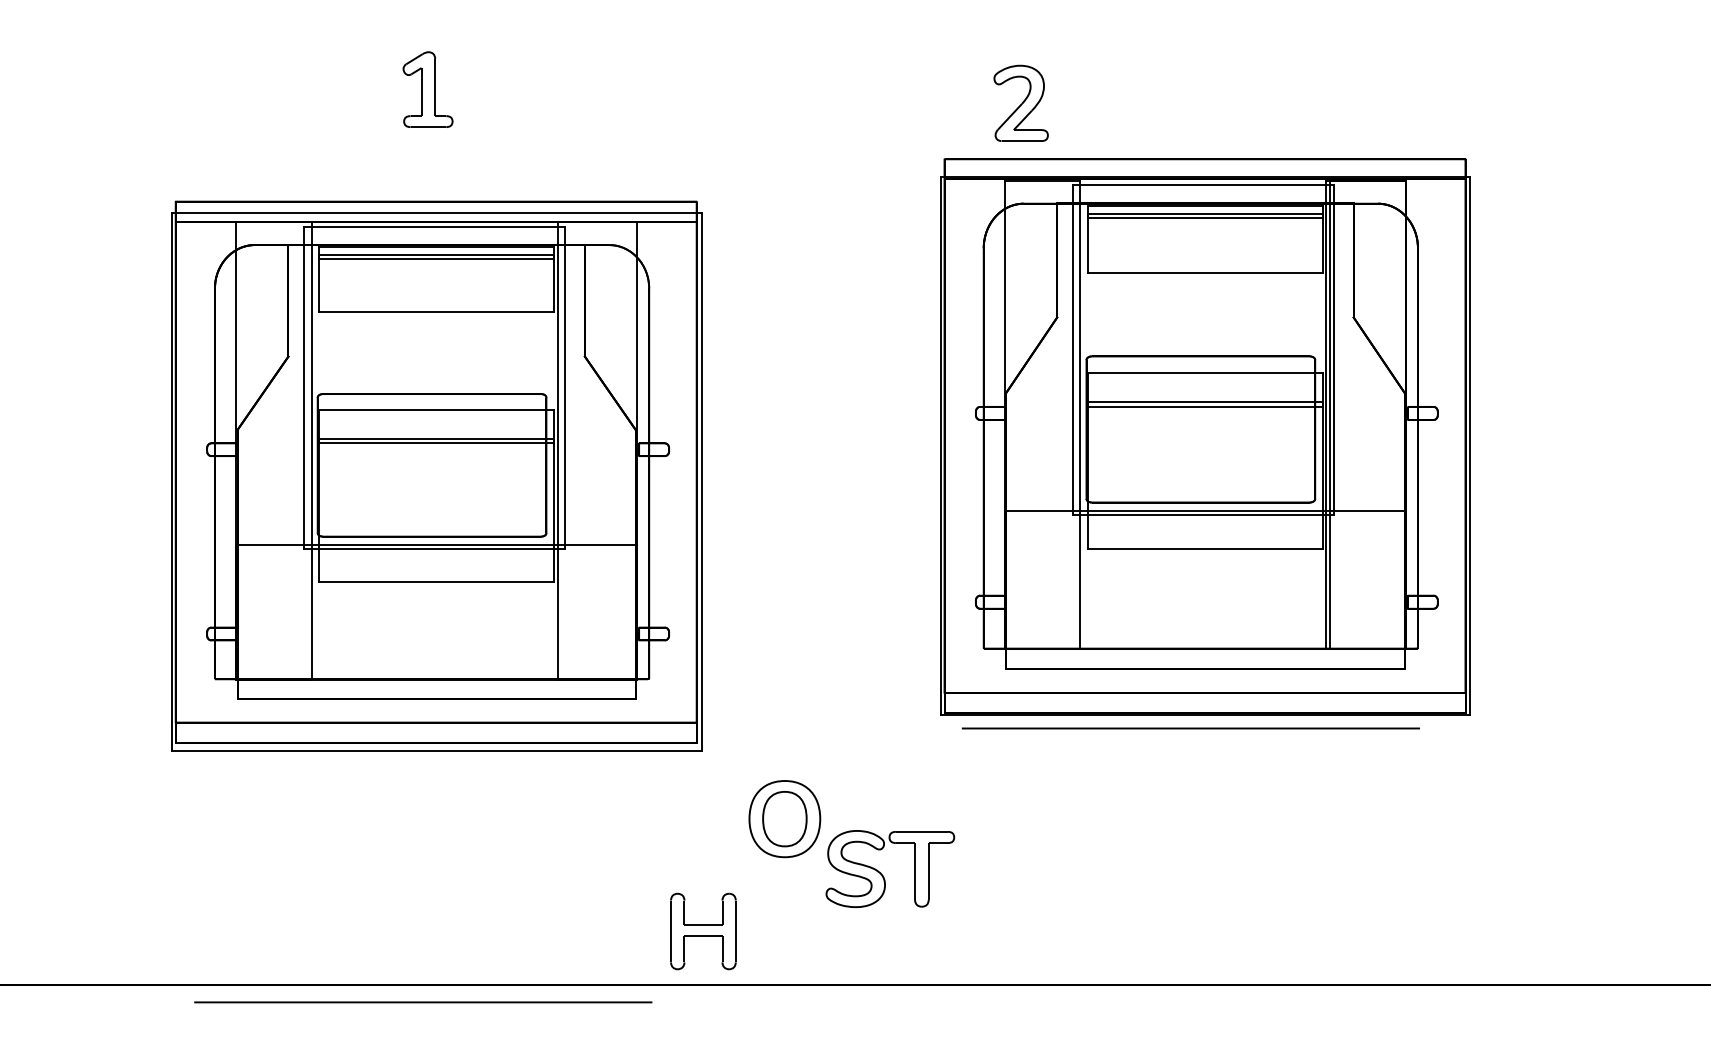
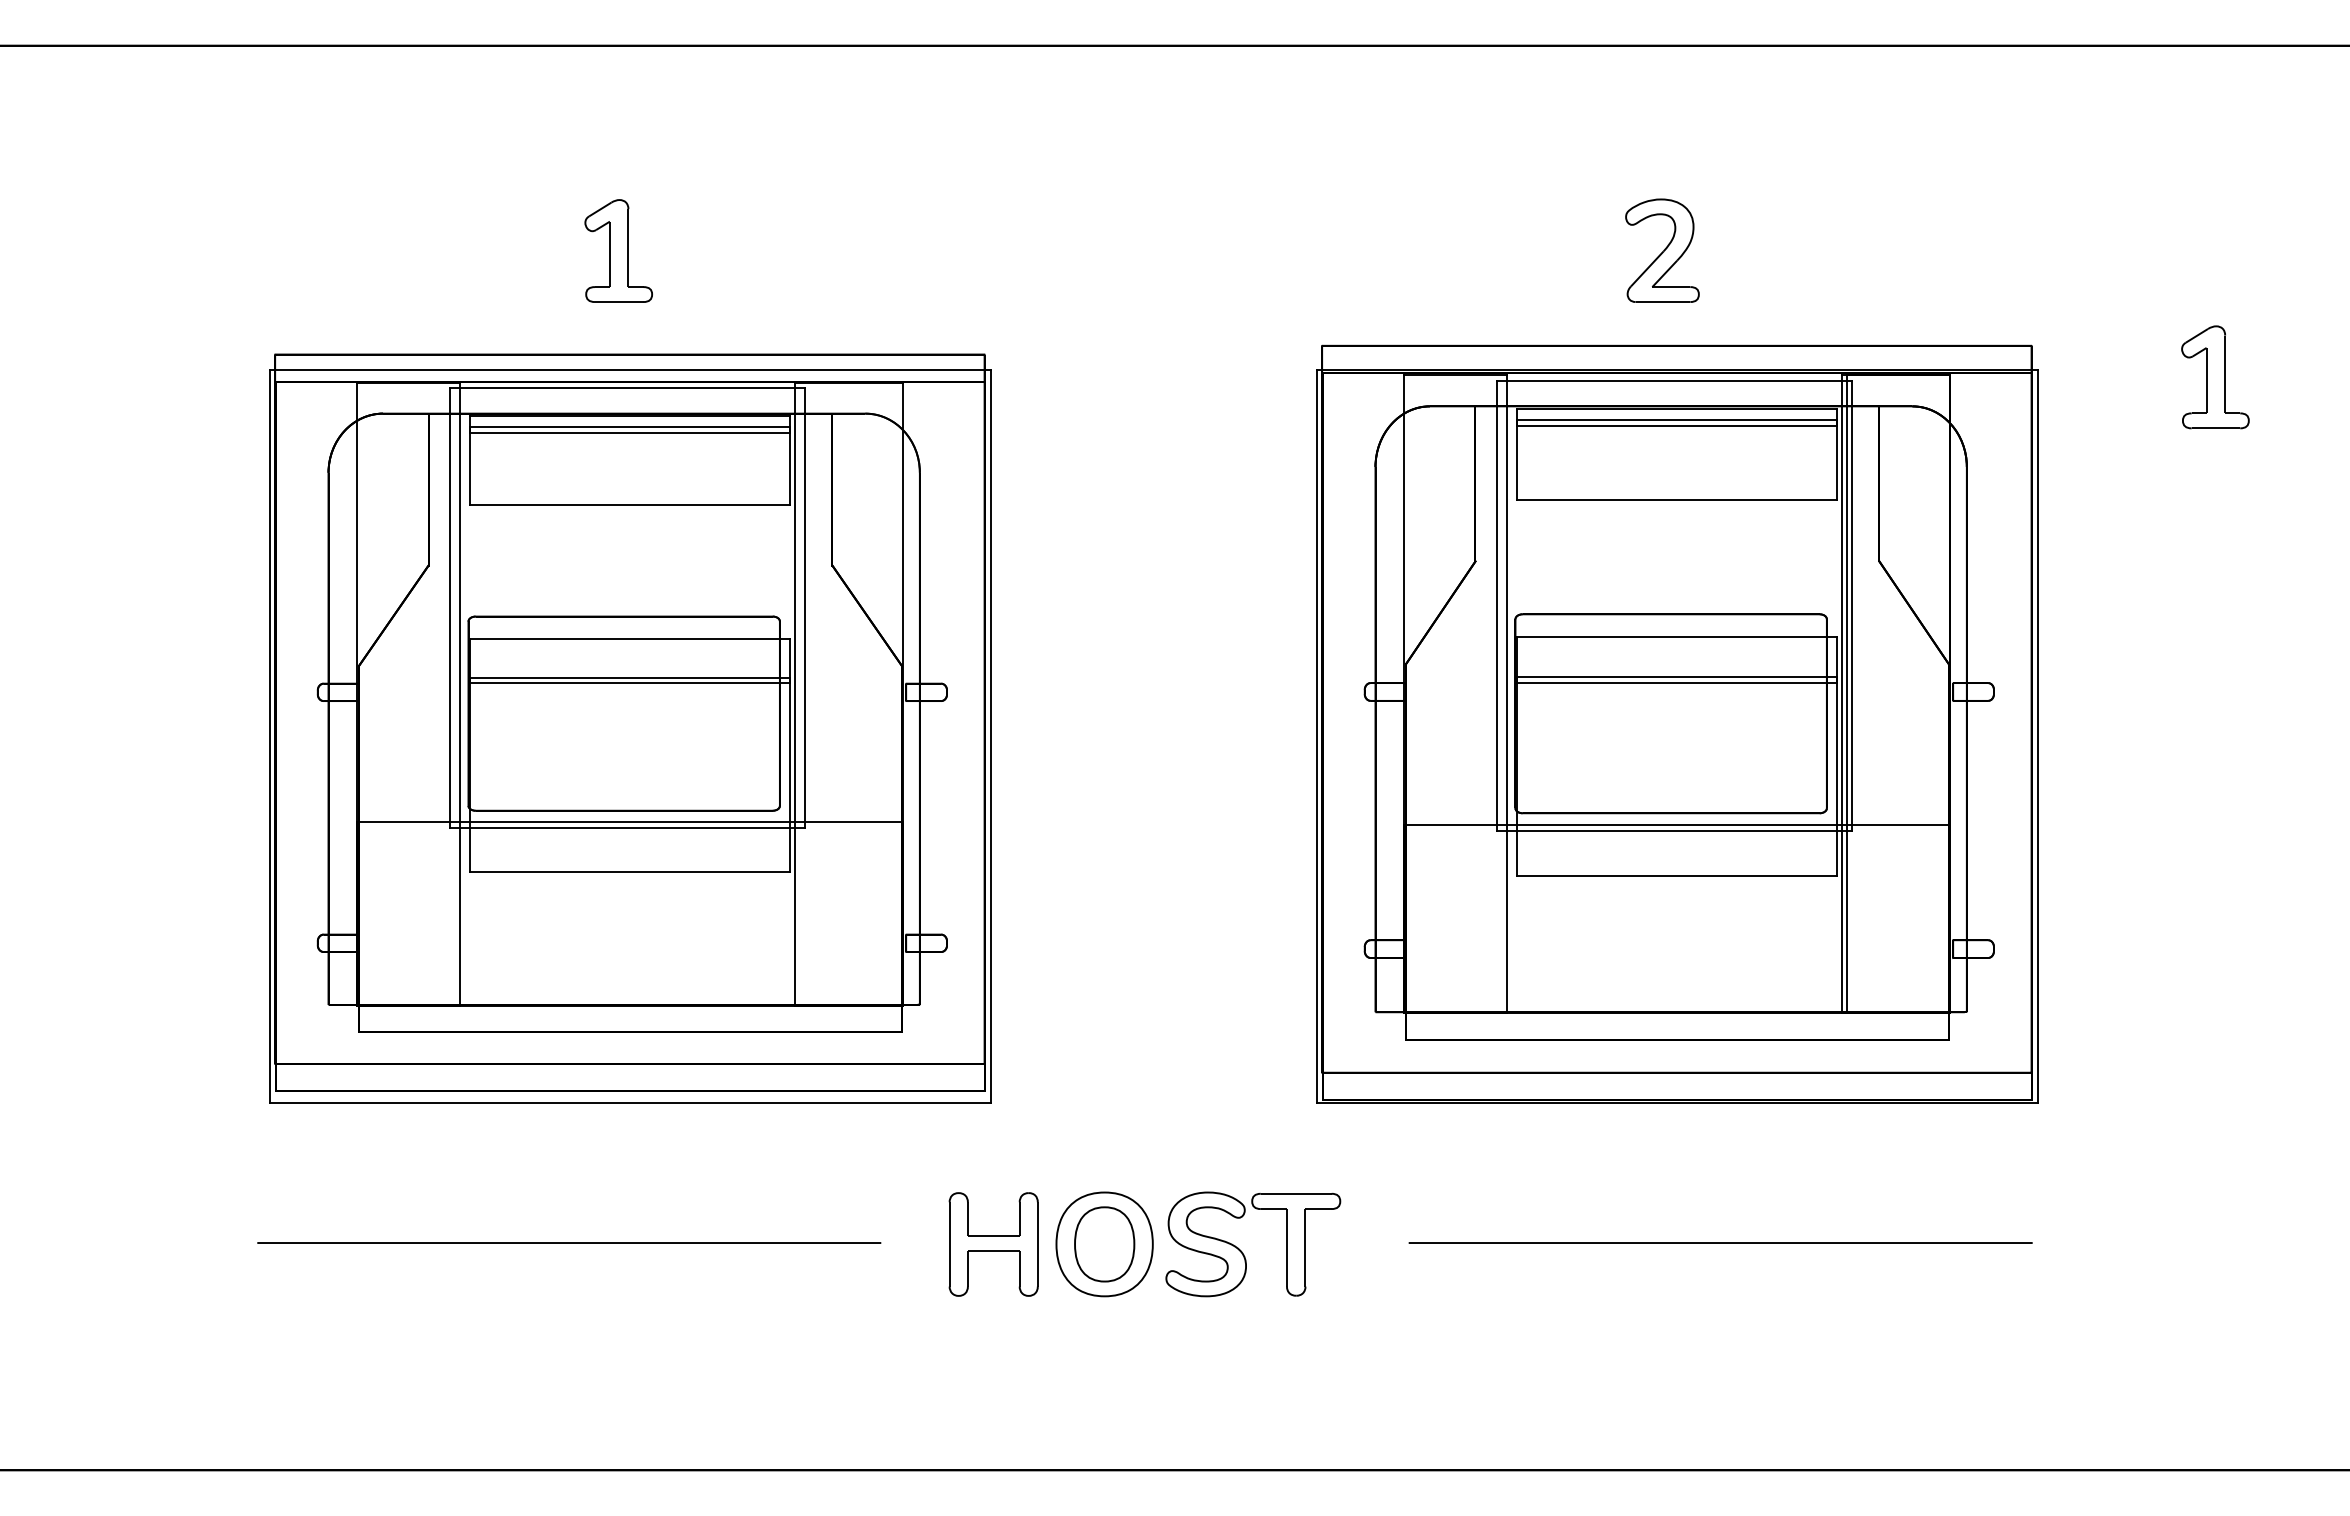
part: (1021, 103) -> (1662, 250), moved
part: (1600, 182) -> (2215, 377), added
part: (436, 476) -> (630, 728), moved
line: (1190, 728) -> (1720, 1242), moved
part: (882, 874) -> (1242, 1251), moved
part: (703, 931) -> (993, 1244), moved
line: (423, 1002) -> (569, 1242), moved

